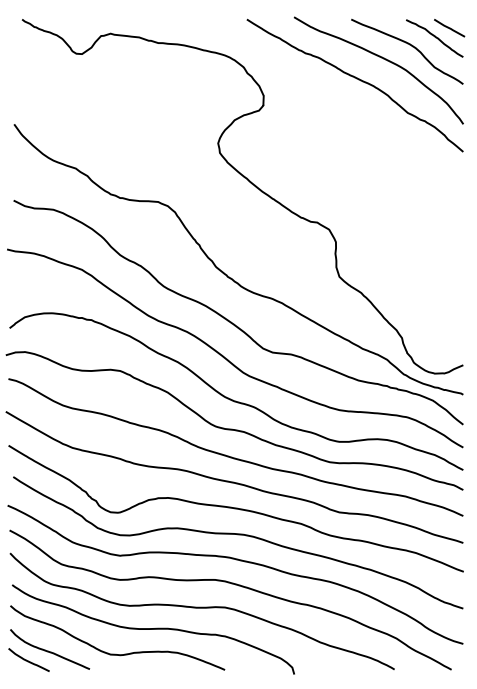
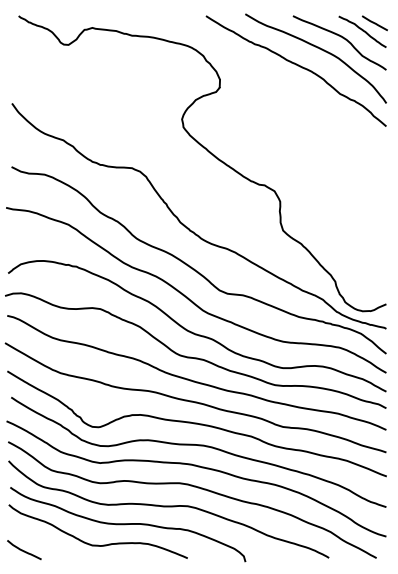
curve: (50, 651) -> (42, 542), removed

